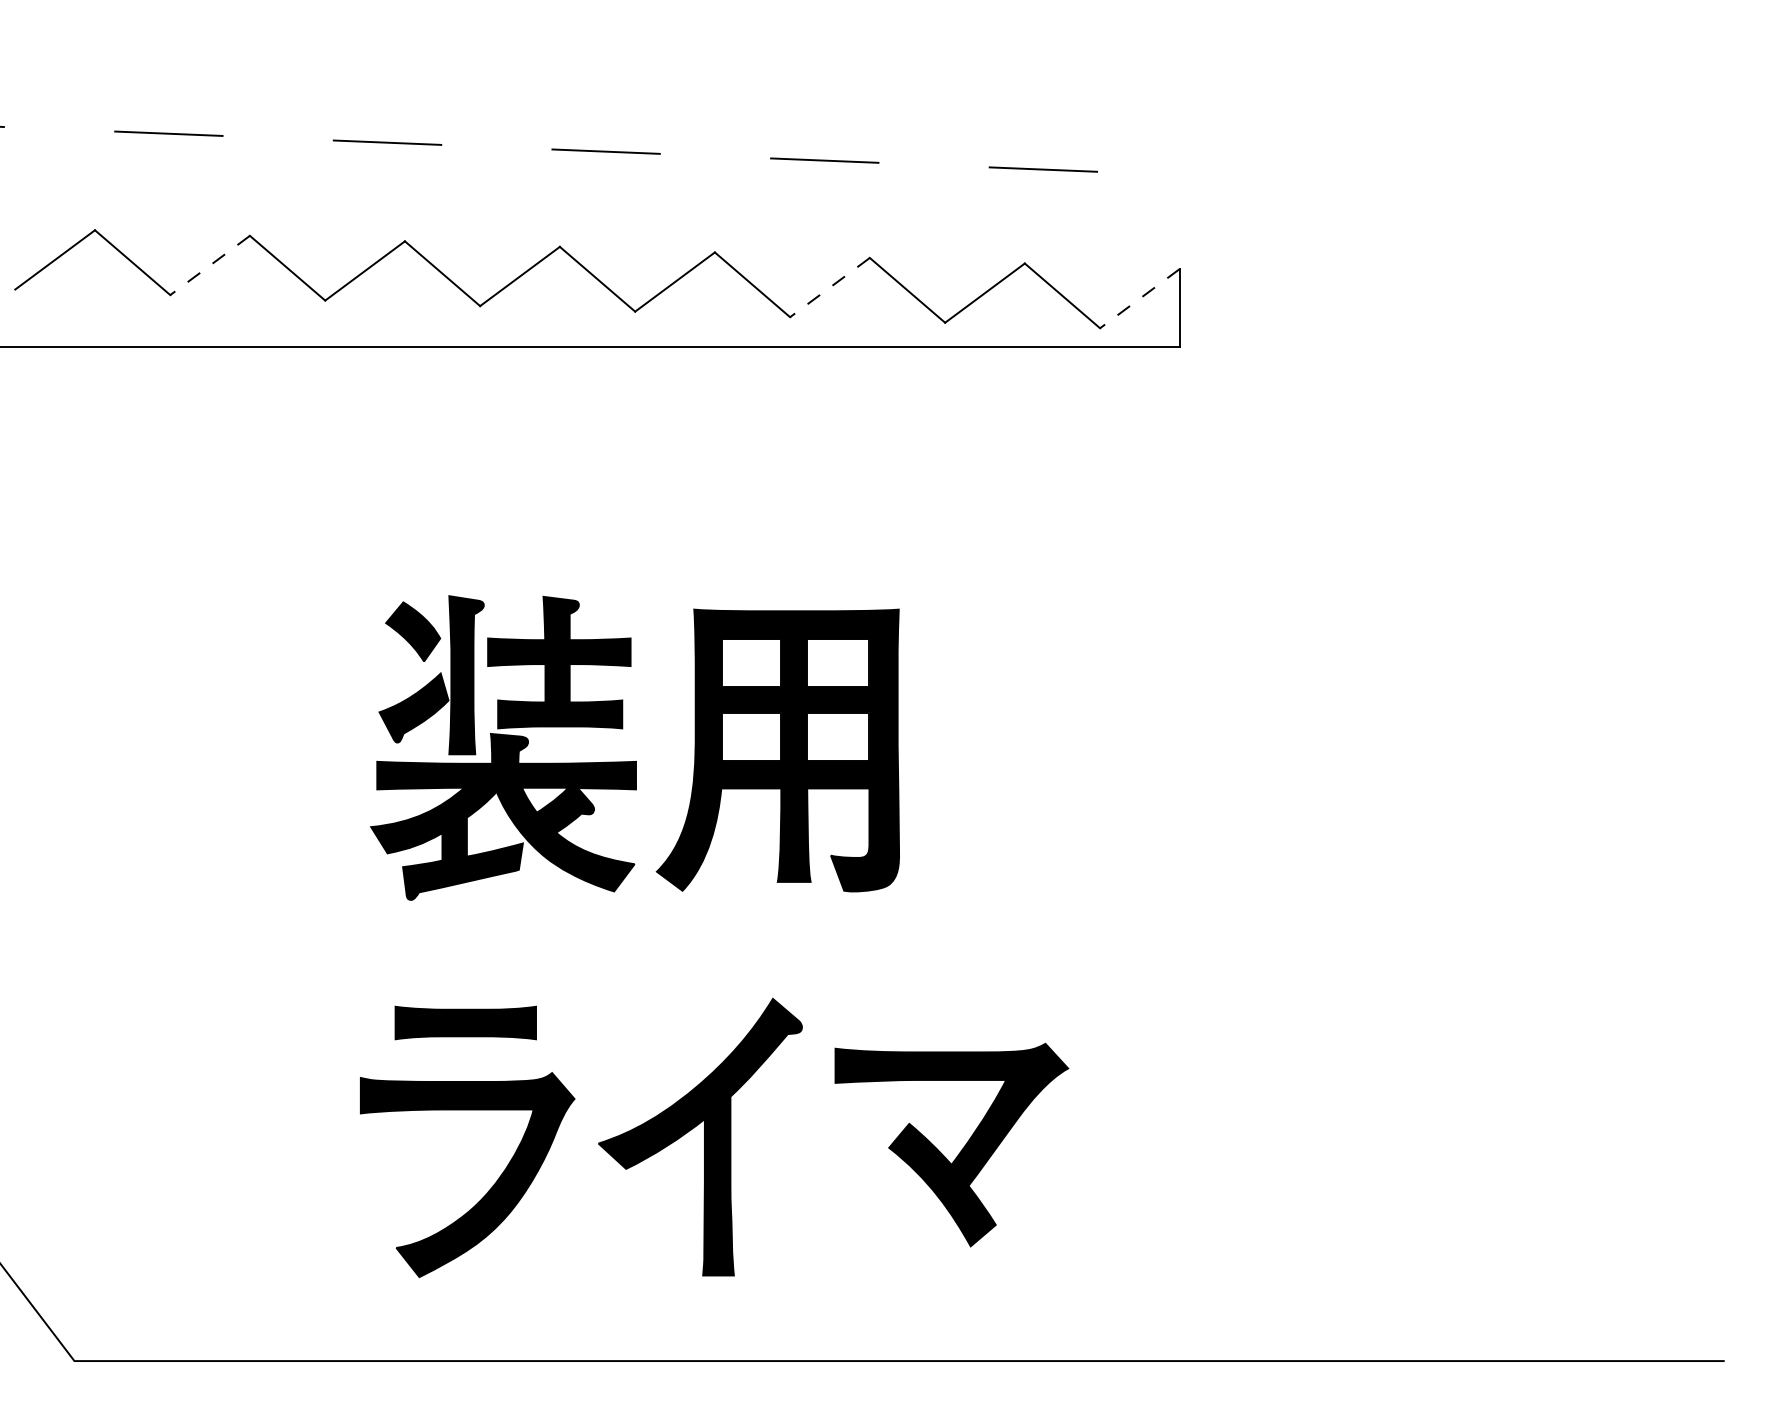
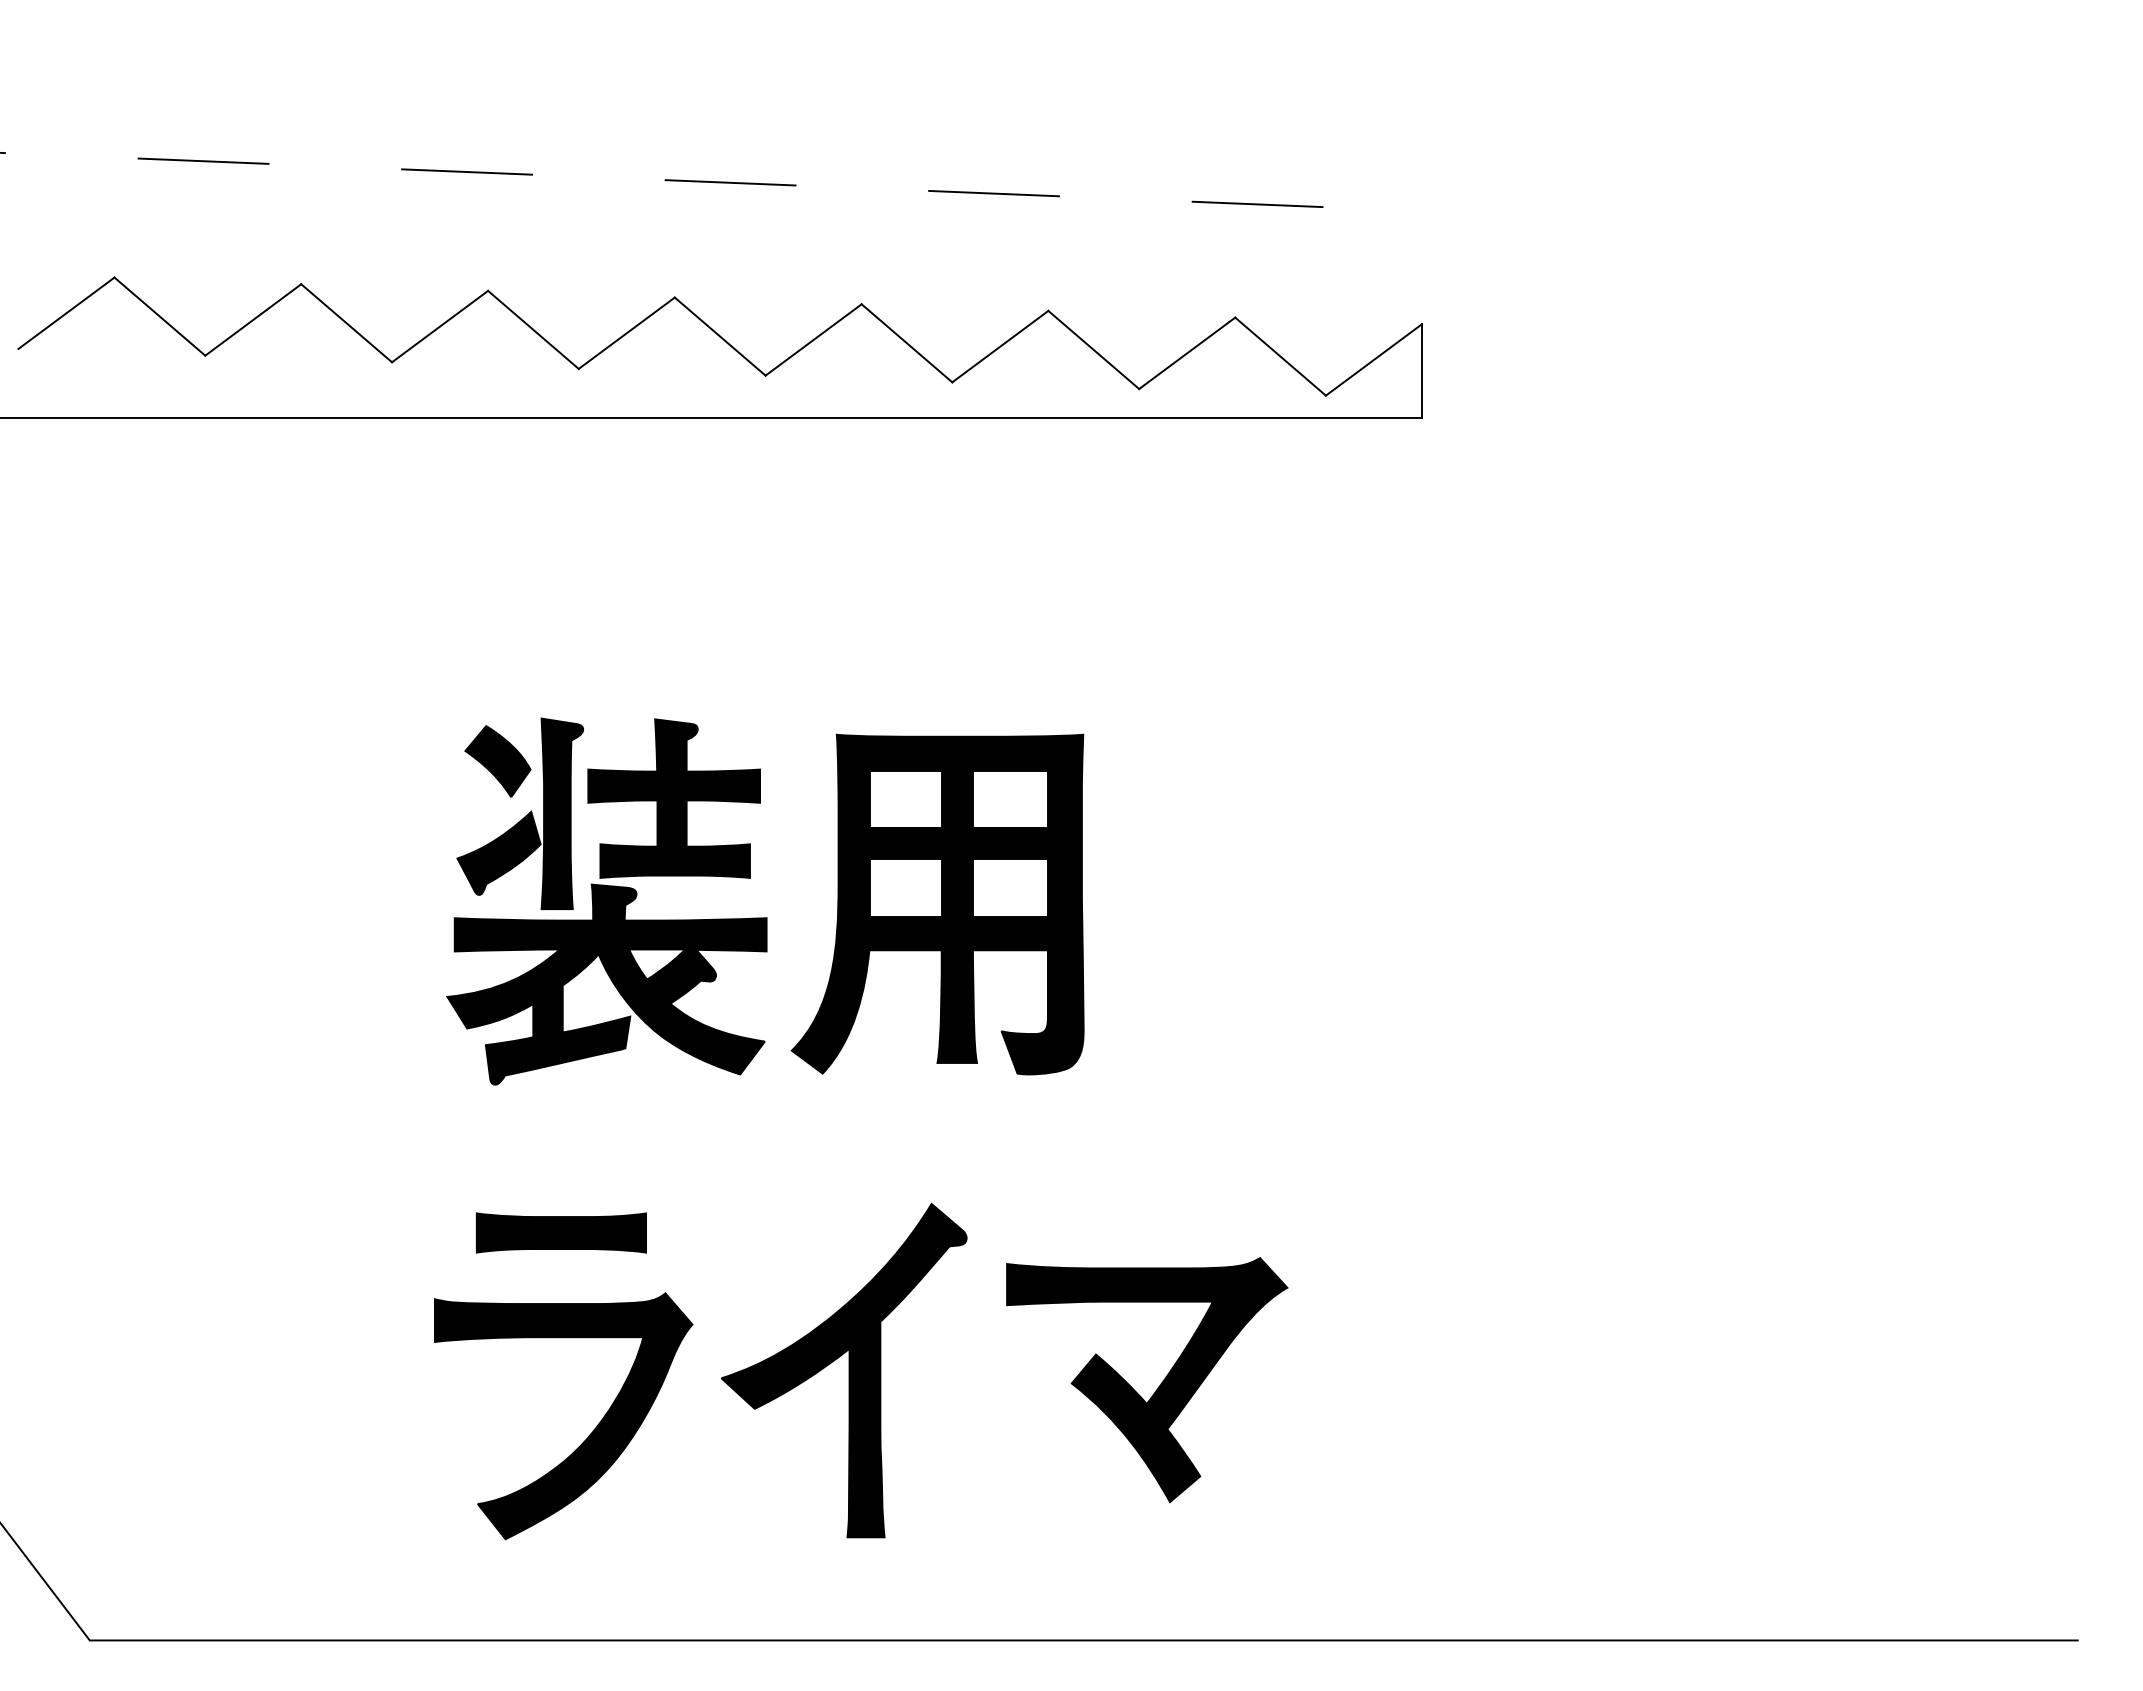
line: (210, 265) -> (253, 319), dashed -> solid
line: (830, 287) -> (1000, 346), dashed -> solid
line: (1139, 298) -> (1373, 359), dashed -> solid

